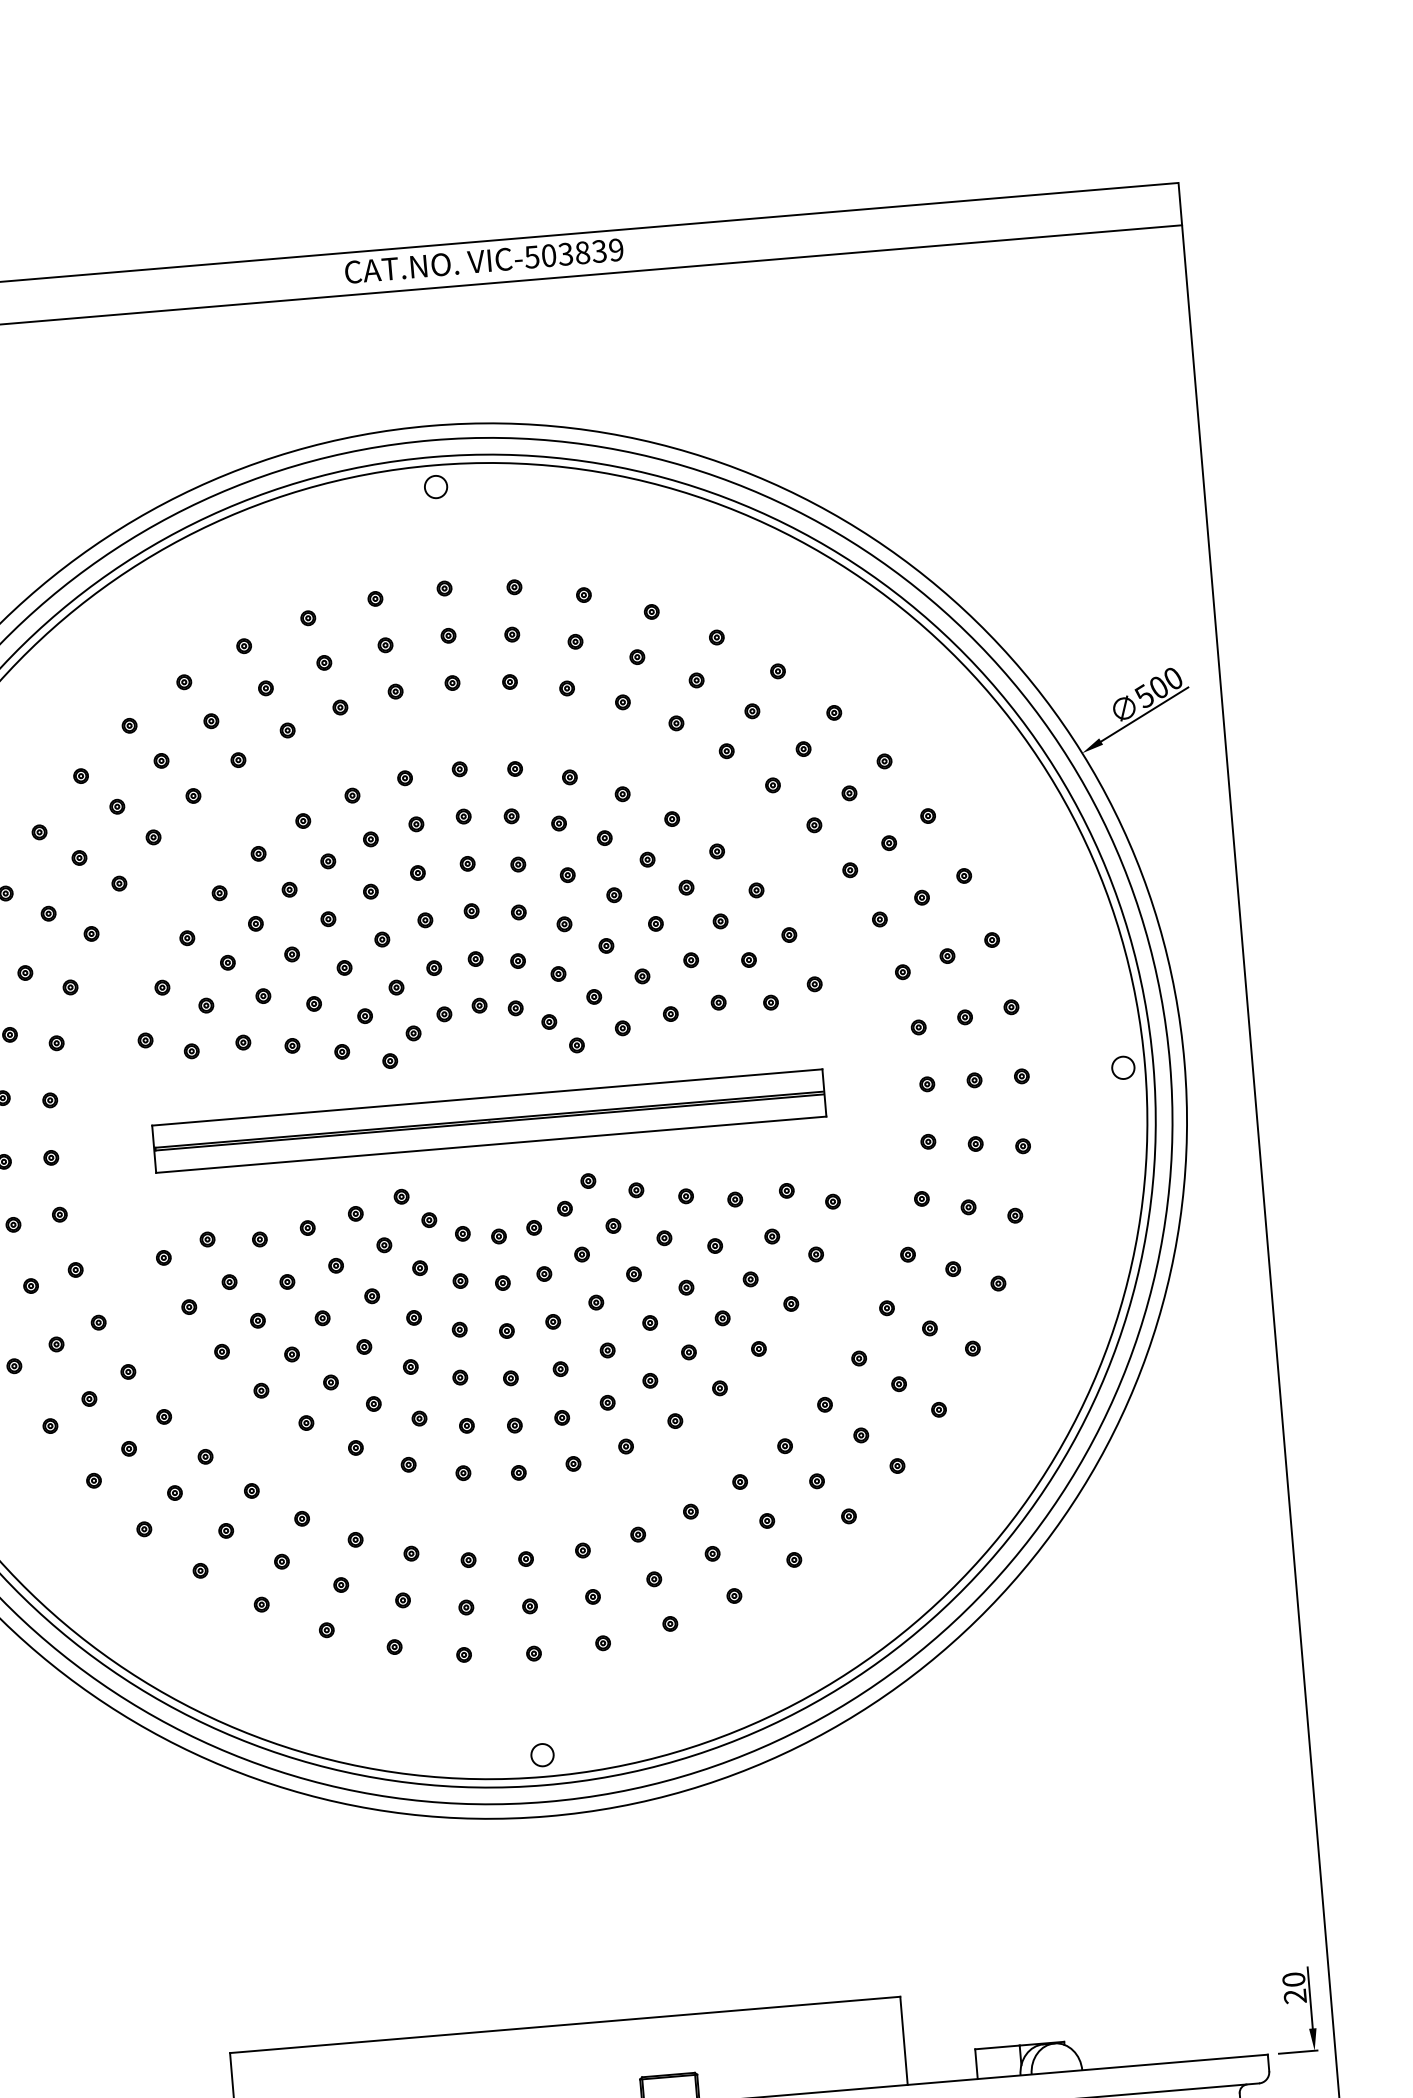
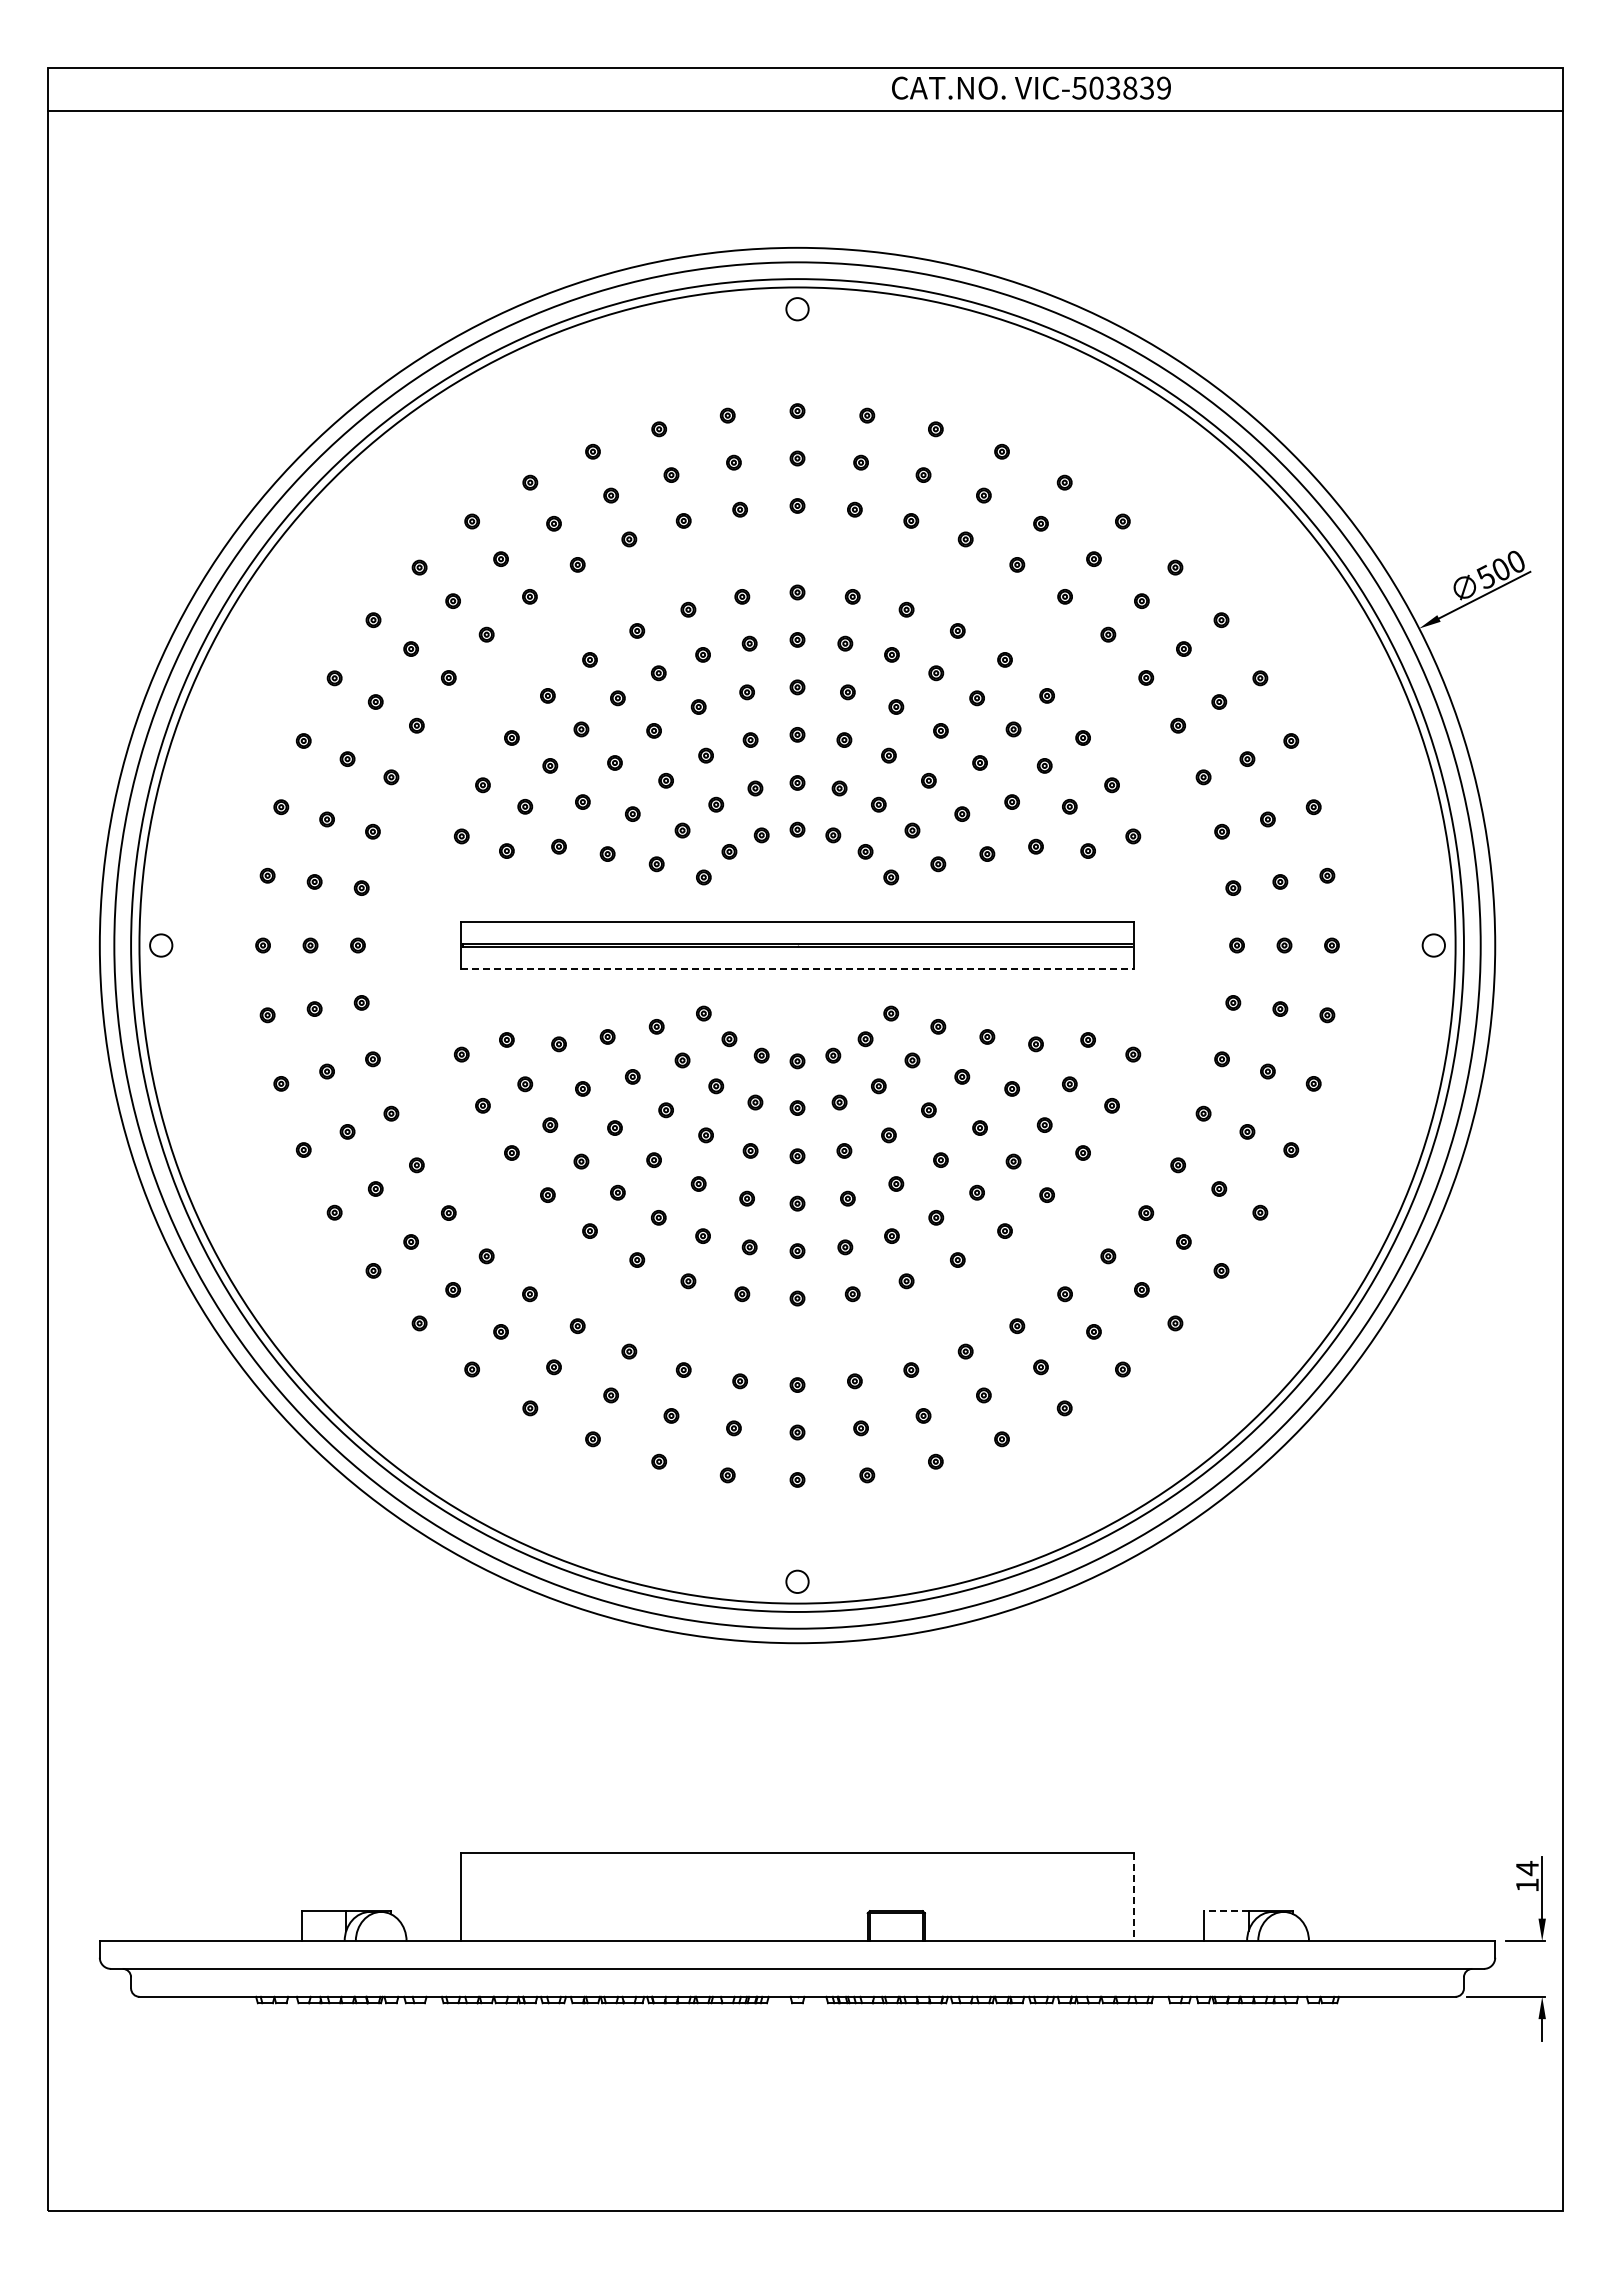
text: (484, 260) -> (1031, 87), moved
line: (492, 1144) -> (798, 969), solid -> dashed
text: (1294, 1987) -> (1527, 1876), 20 -> 14
line: (903, 2041) -> (1133, 1897), solid -> dashed
line: (996, 2047) -> (1225, 1911), solid -> dashed

